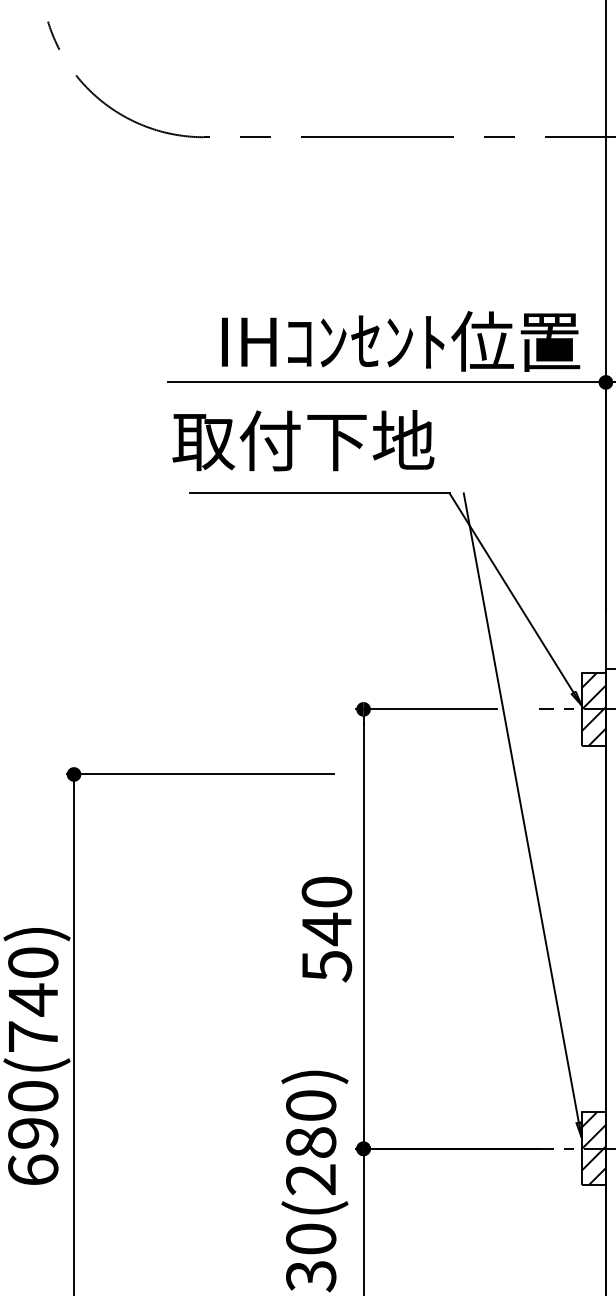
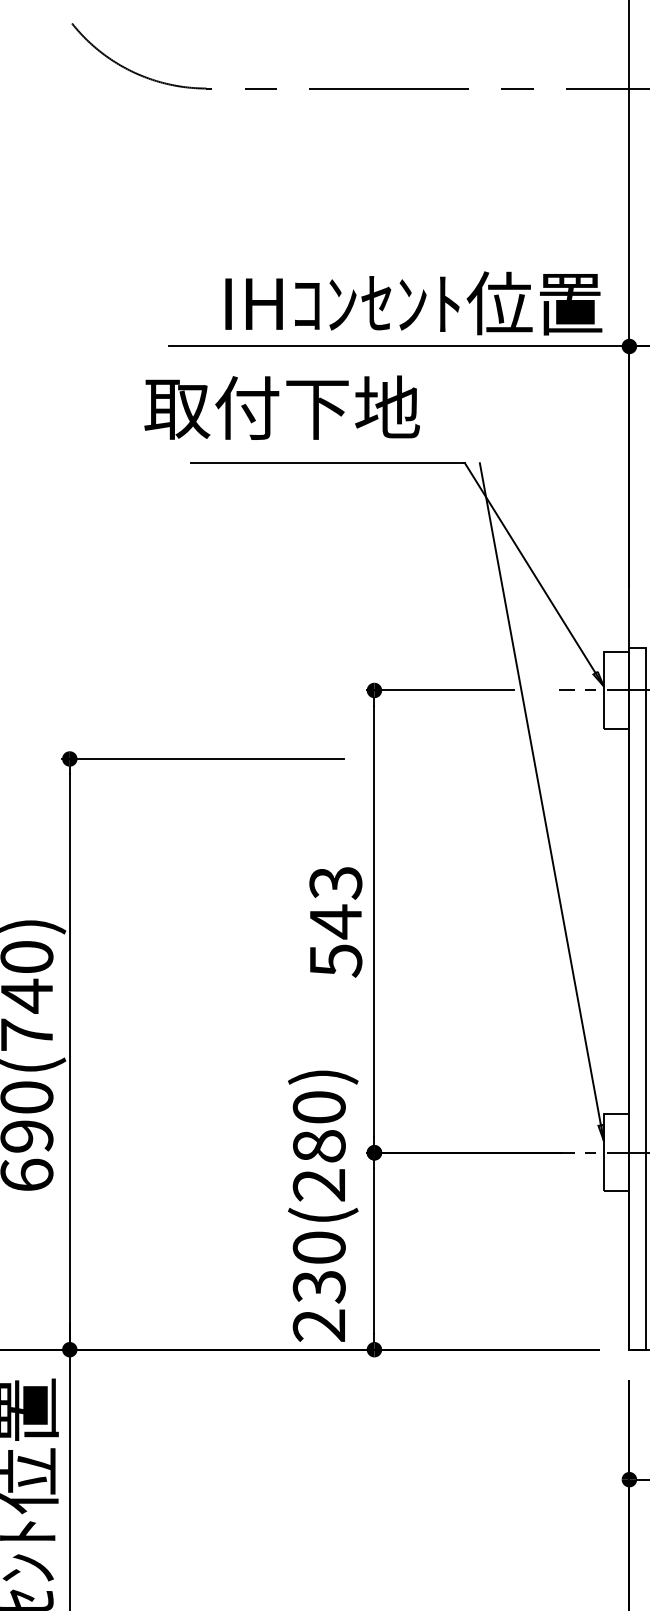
text: (302, 440) -> (281, 407), moved
hatch: (593, 709) -> (616, 690), removed
text: (326, 891) -> (335, 882), 540 -> 543
hatch: (593, 1148) -> (616, 1152), removed

